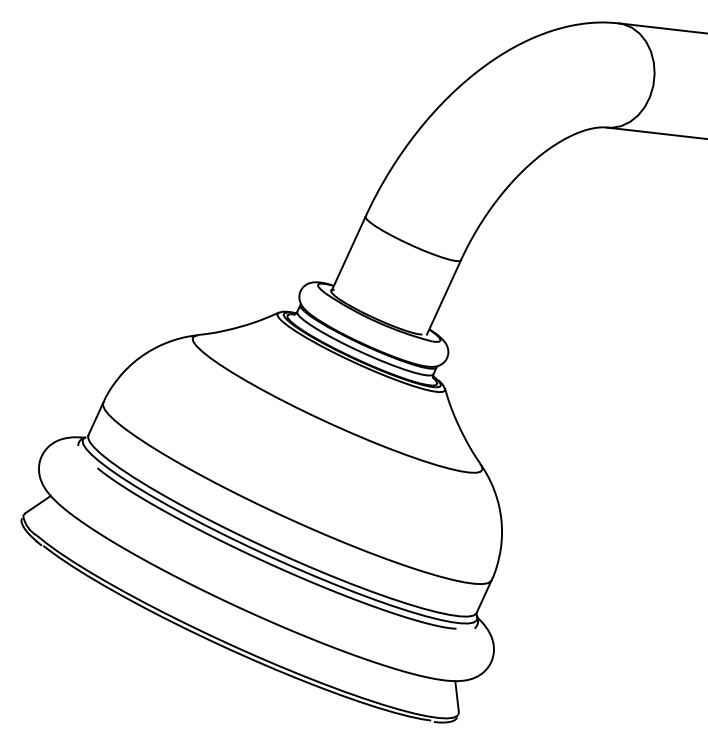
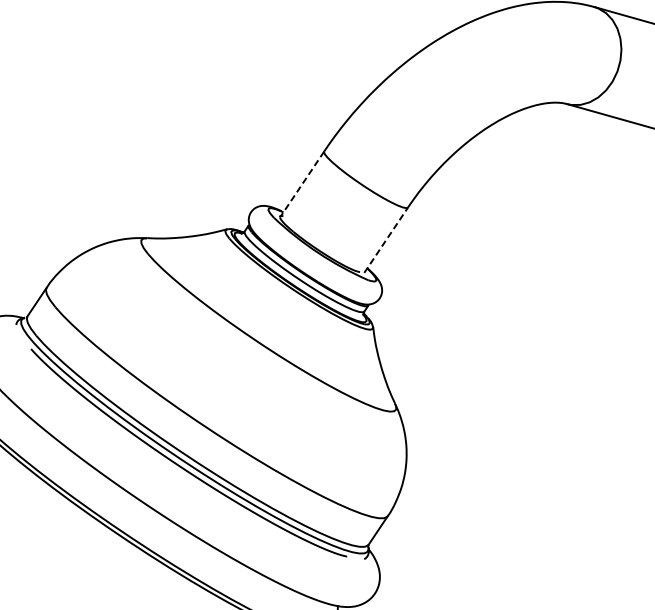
line: (348, 253) -> (302, 183), solid -> dashed
line: (443, 297) -> (385, 240), solid -> dashed

